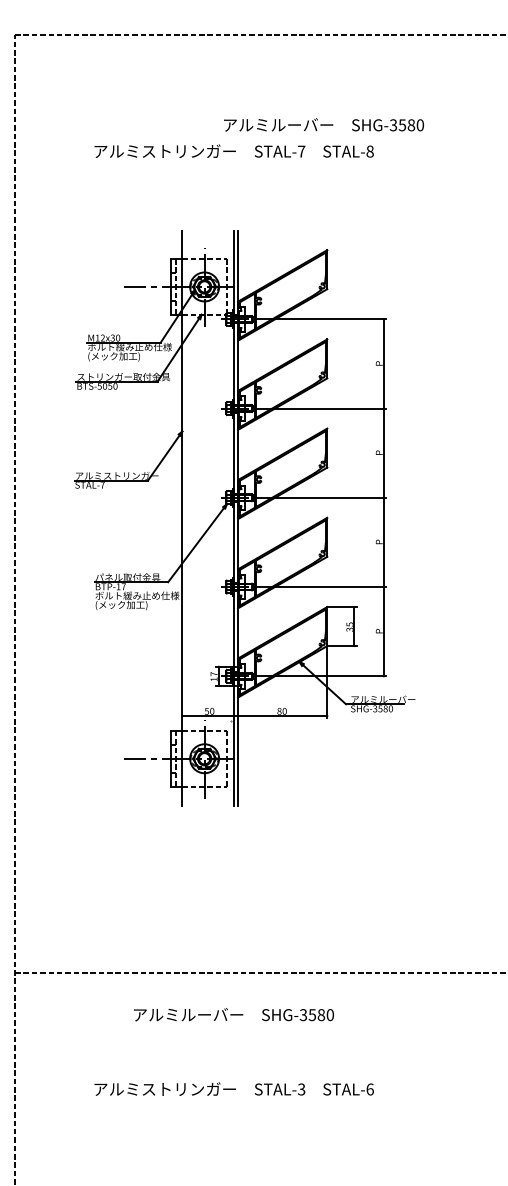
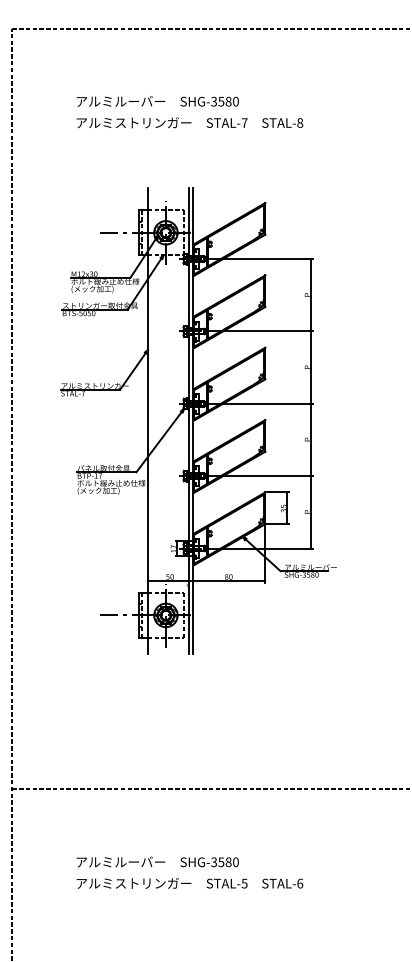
text: (323, 125) -> (157, 101), moved
text: (233, 1014) -> (157, 861), moved
text: (301, 1086) -> (244, 881), STAL-3 -> STAL-5

